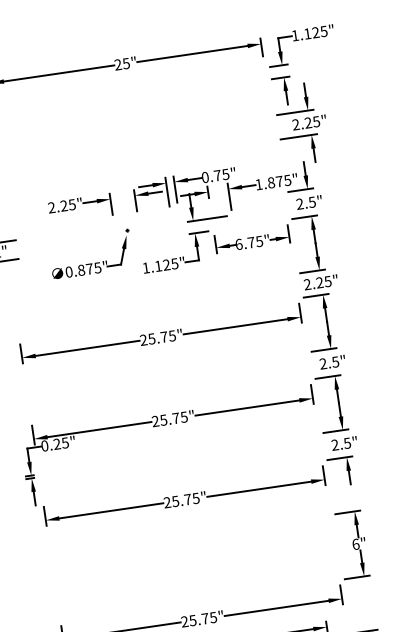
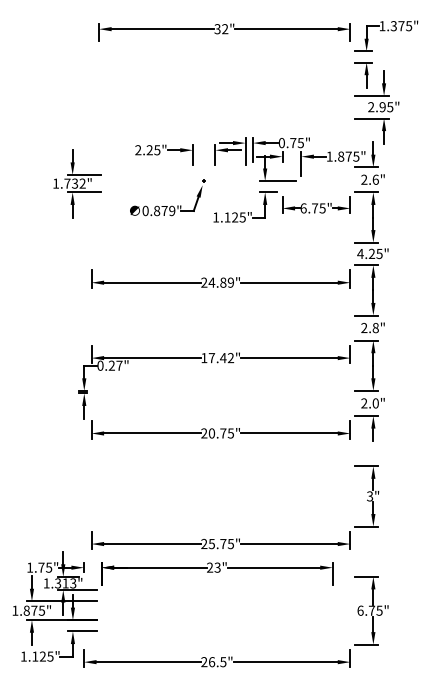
text: (311, 33) -> (397, 26), 1.125" -> 1.375"
text: (122, 64) -> (221, 29), 25" -> 32"
text: (308, 123) -> (382, 107), 2.25" -> 2.95"
text: (311, 202) -> (375, 179), 2.5" -> 2.6"
text: (98, 267) -> (172, 210), 0.875" -> 0.879"
text: (307, 284) -> (360, 253), 2.25" -> 4.25"
text: (161, 337) -> (220, 282), 25.75" -> 24.89"
text: (335, 361) -> (375, 327), 2.5" -> 2.8"
text: (169, 419) -> (217, 358), 25.75" -> 17.42"
text: (65, 442) -> (119, 365), 0.25" -> 0.27"
text: (347, 443) -> (375, 403), 2.5" -> 2.0"
text: (175, 501) -> (211, 433), 25.75" -> 20.75"
text: (356, 544) -> (370, 496), 6" -> 3"

